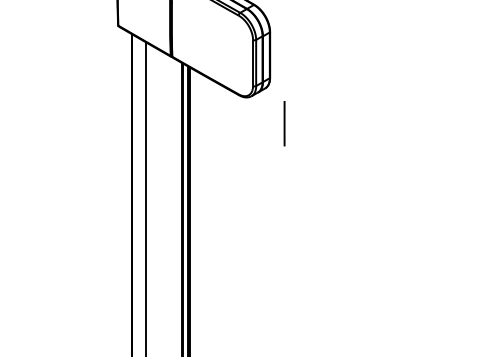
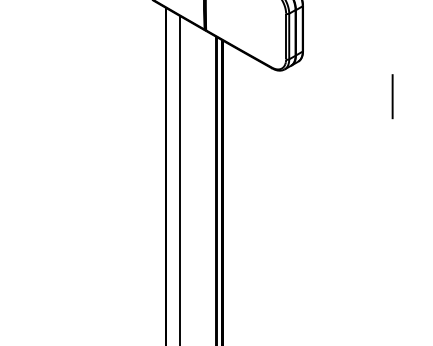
line: (284, 123) -> (392, 96), moved

